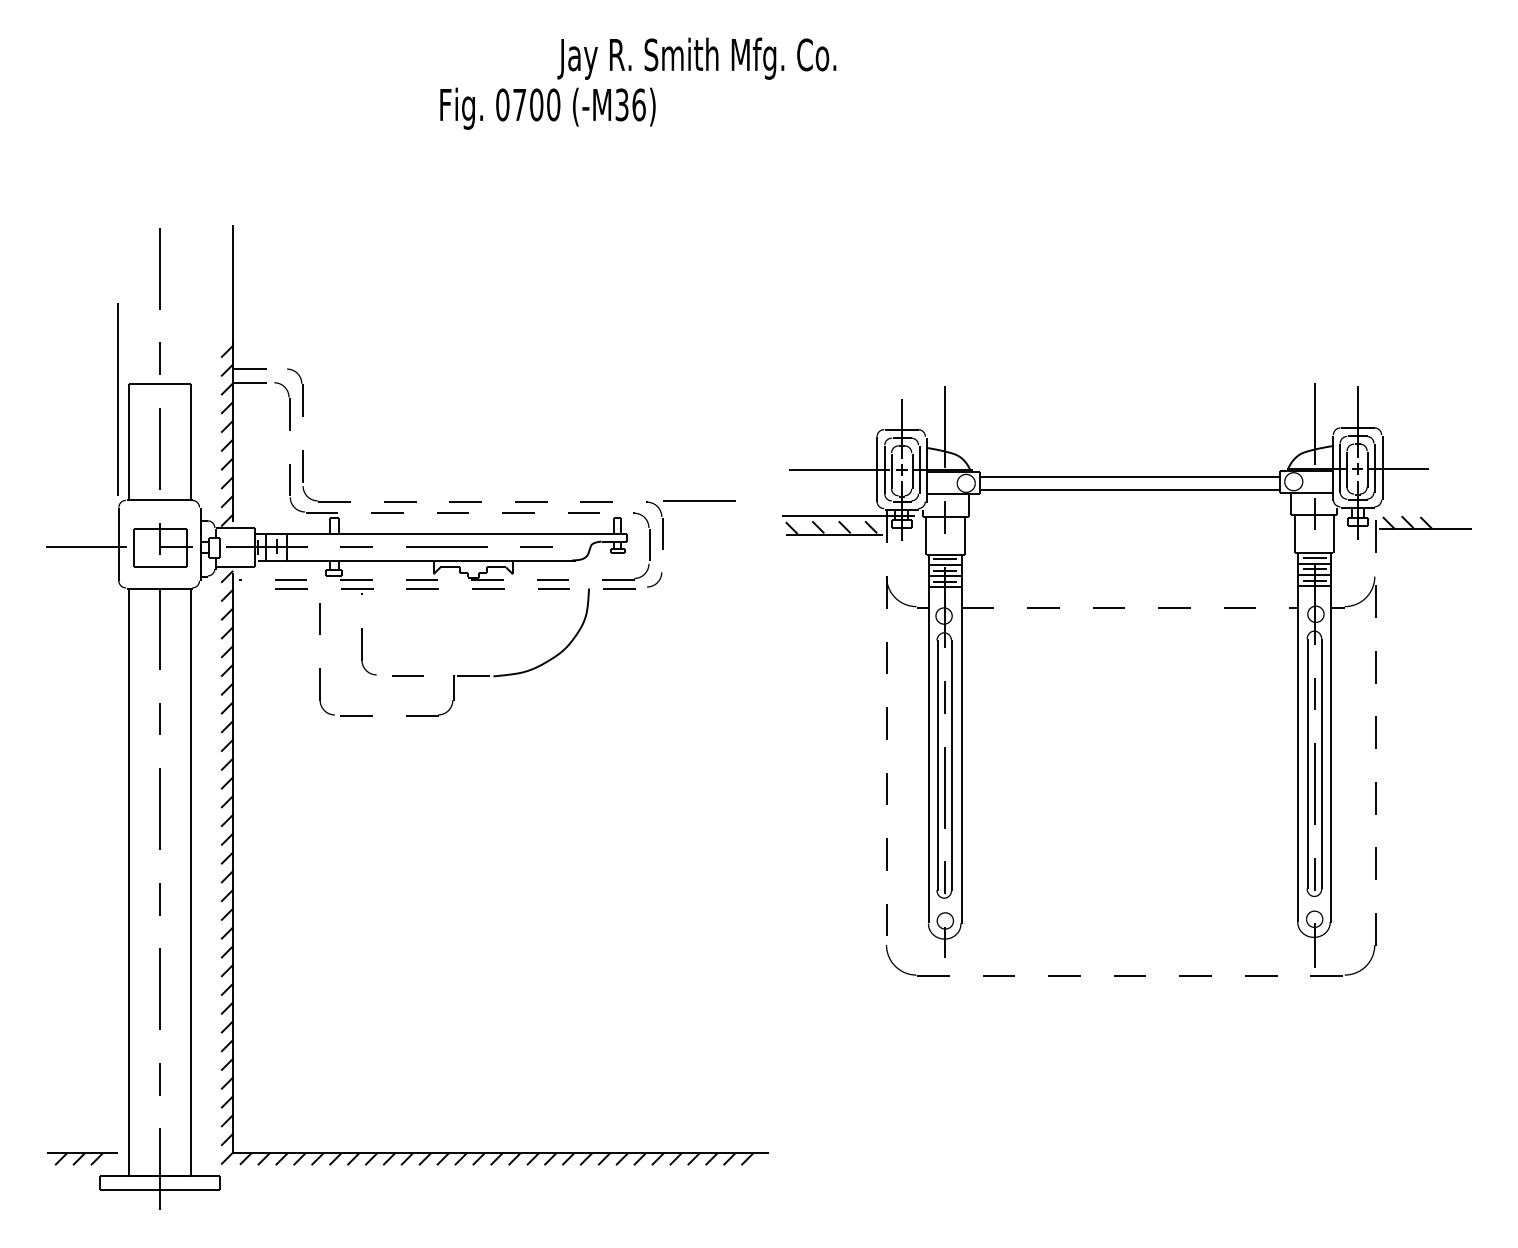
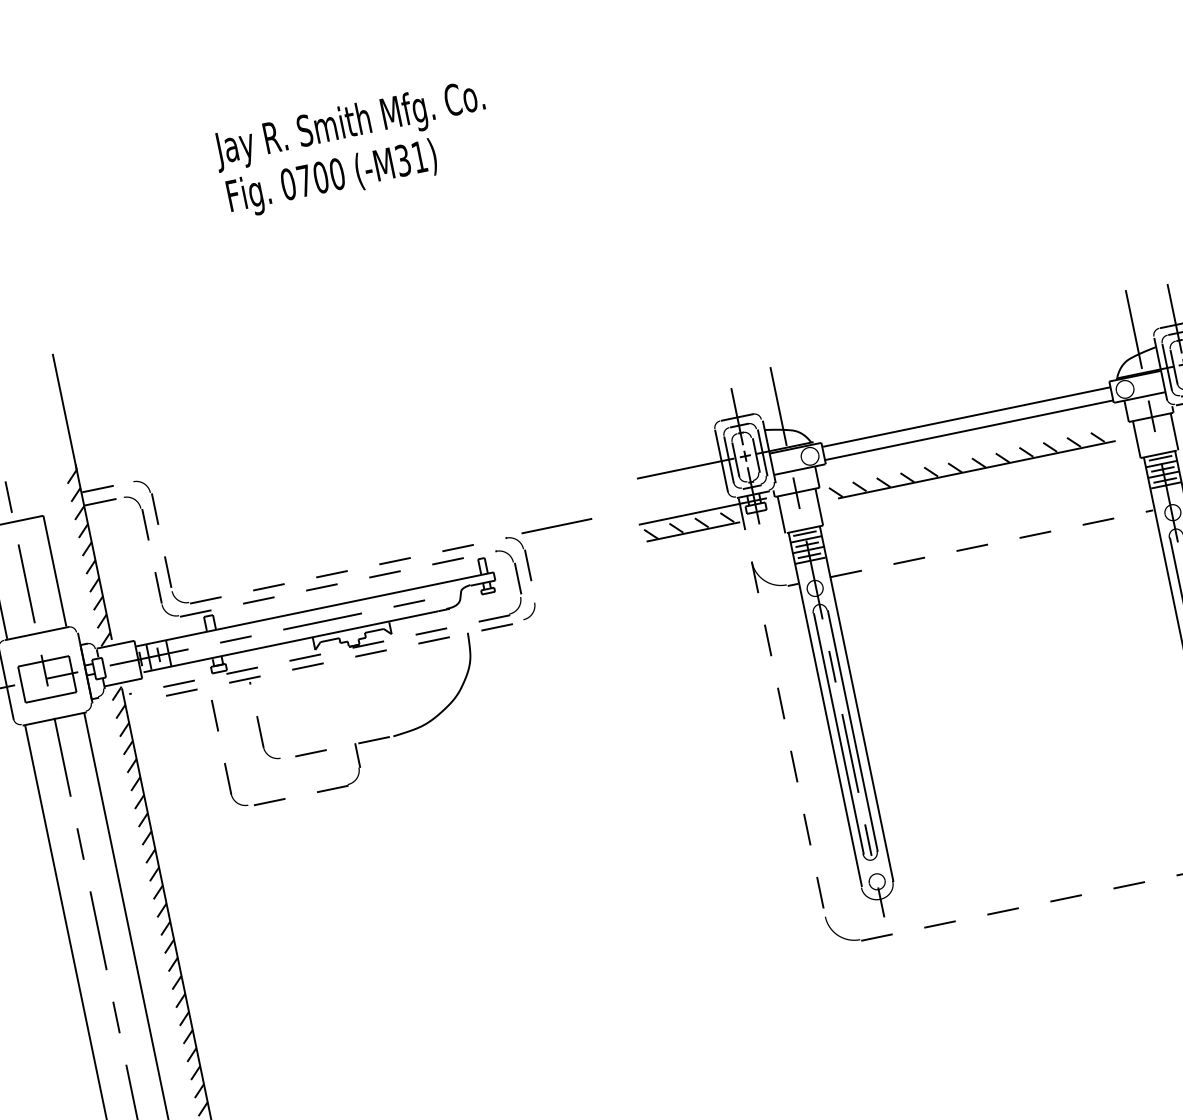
text: (696, 58) -> (349, 125), moved
text: (638, 104) -> (418, 156), (-M36) -> (-M31)
part: (1125, 524) -> (971, 464), added

